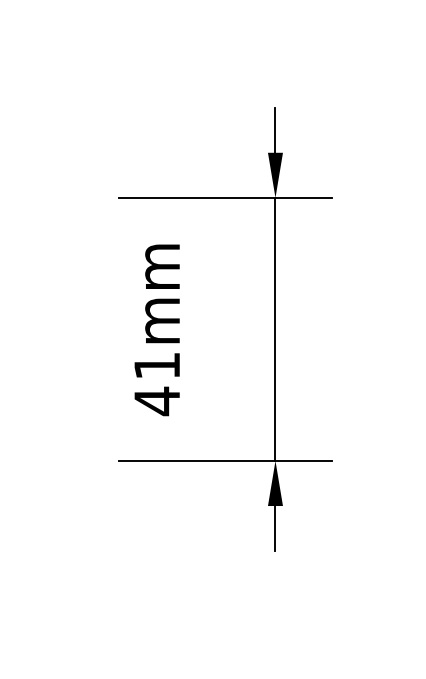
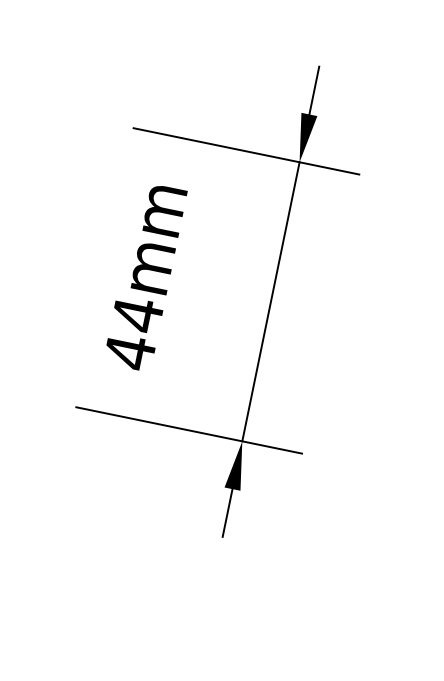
text: (156, 365) -> (136, 314), 41mm -> 44mm

